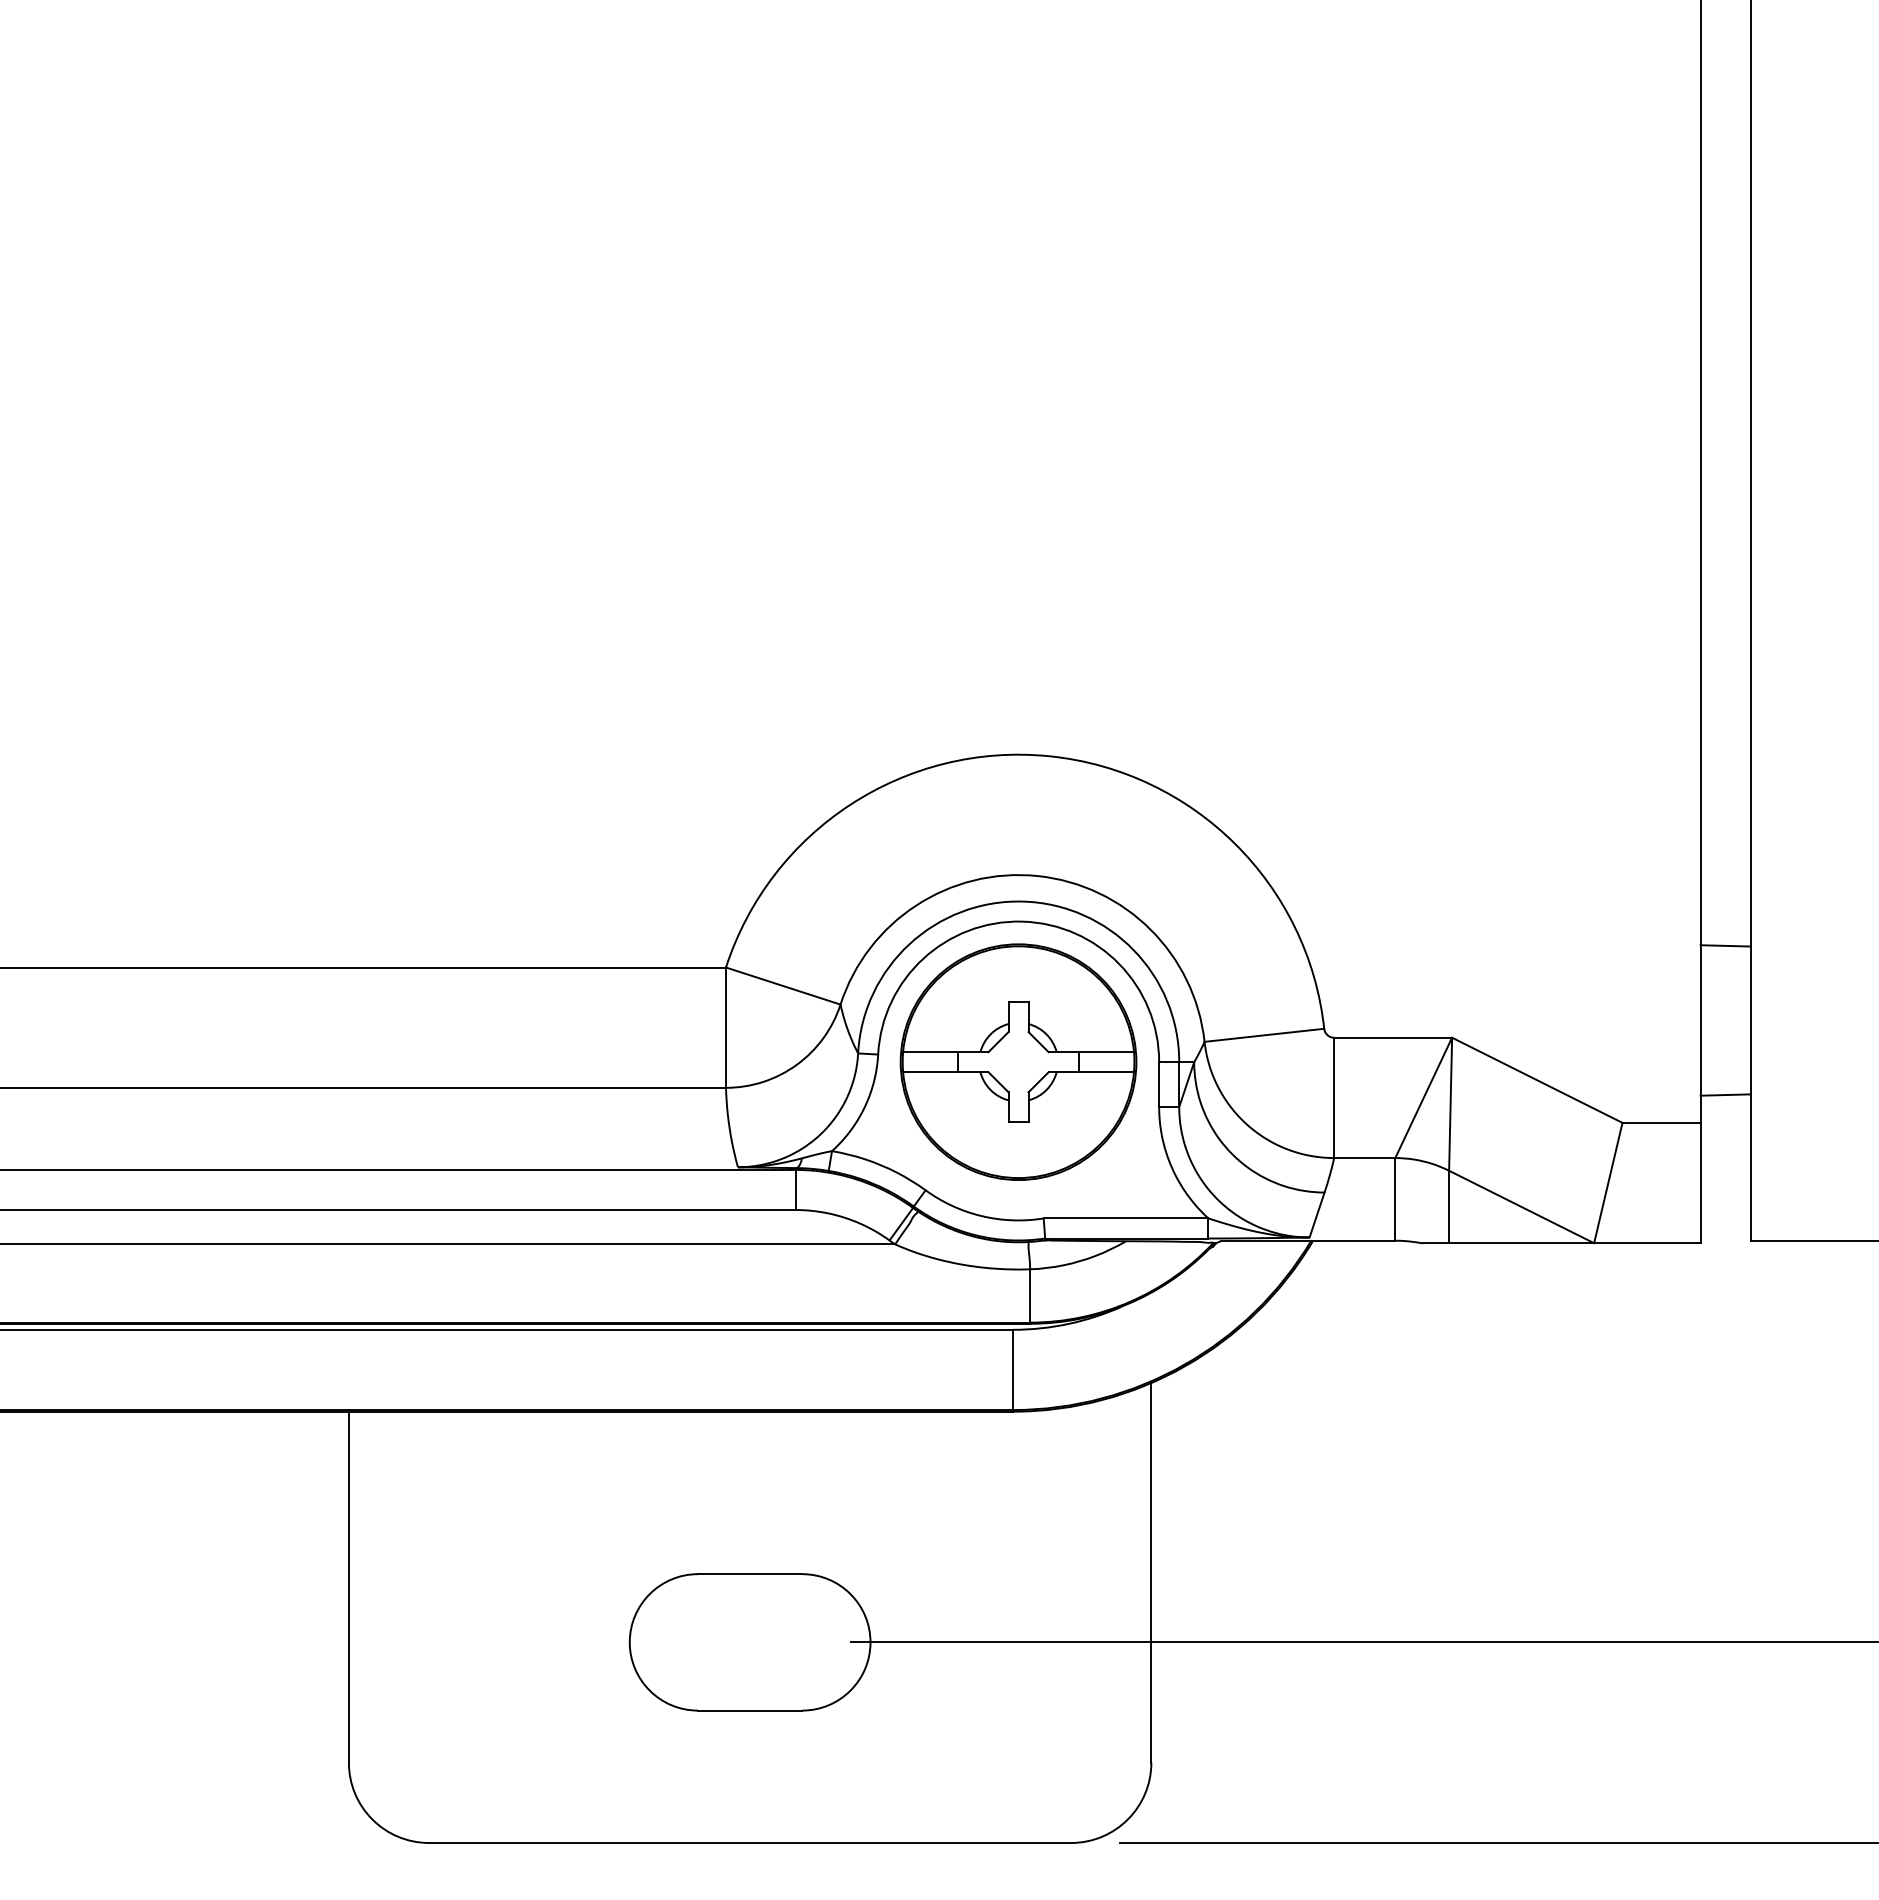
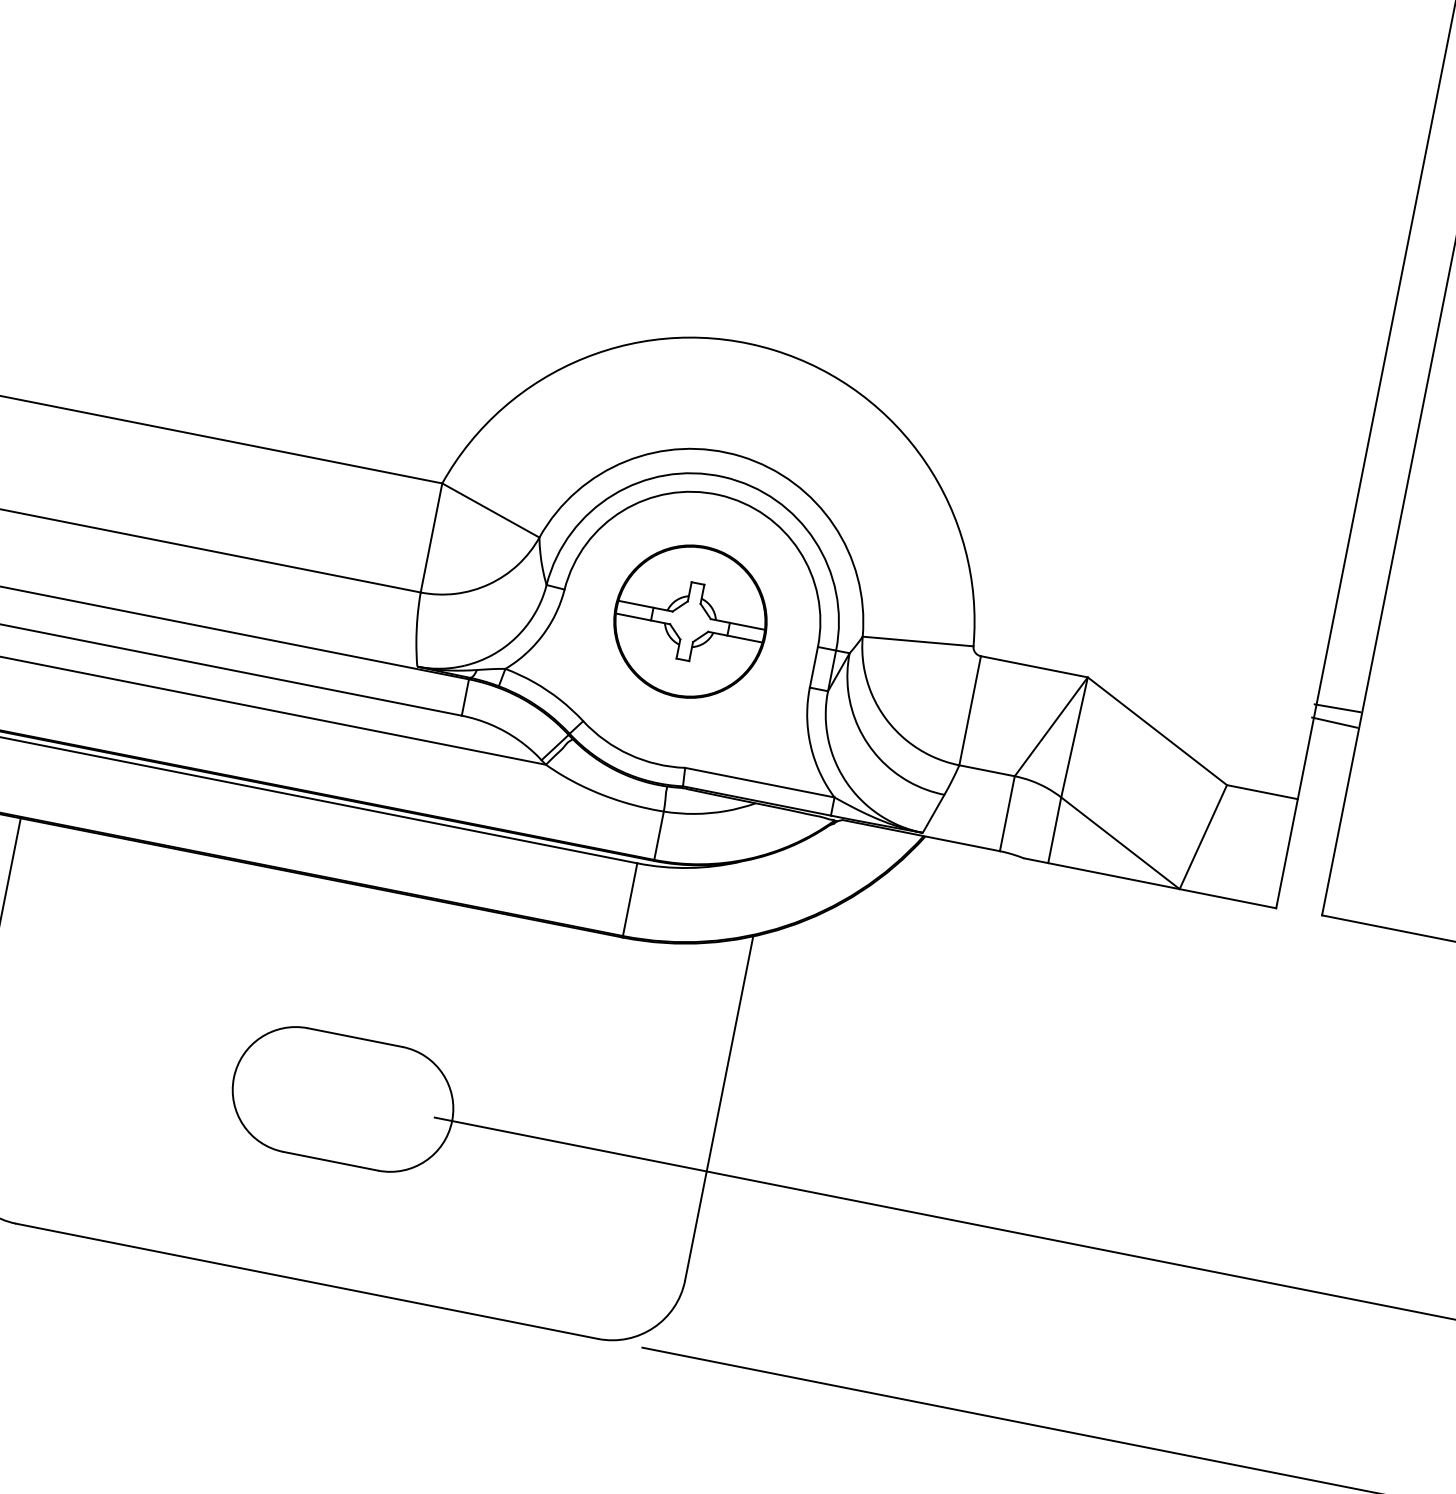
line: (1725, 945) -> (1334, 722), moved
part: (1018, 1061) -> (690, 621), size x0.7
line: (1725, 1094) -> (1337, 707), moved

